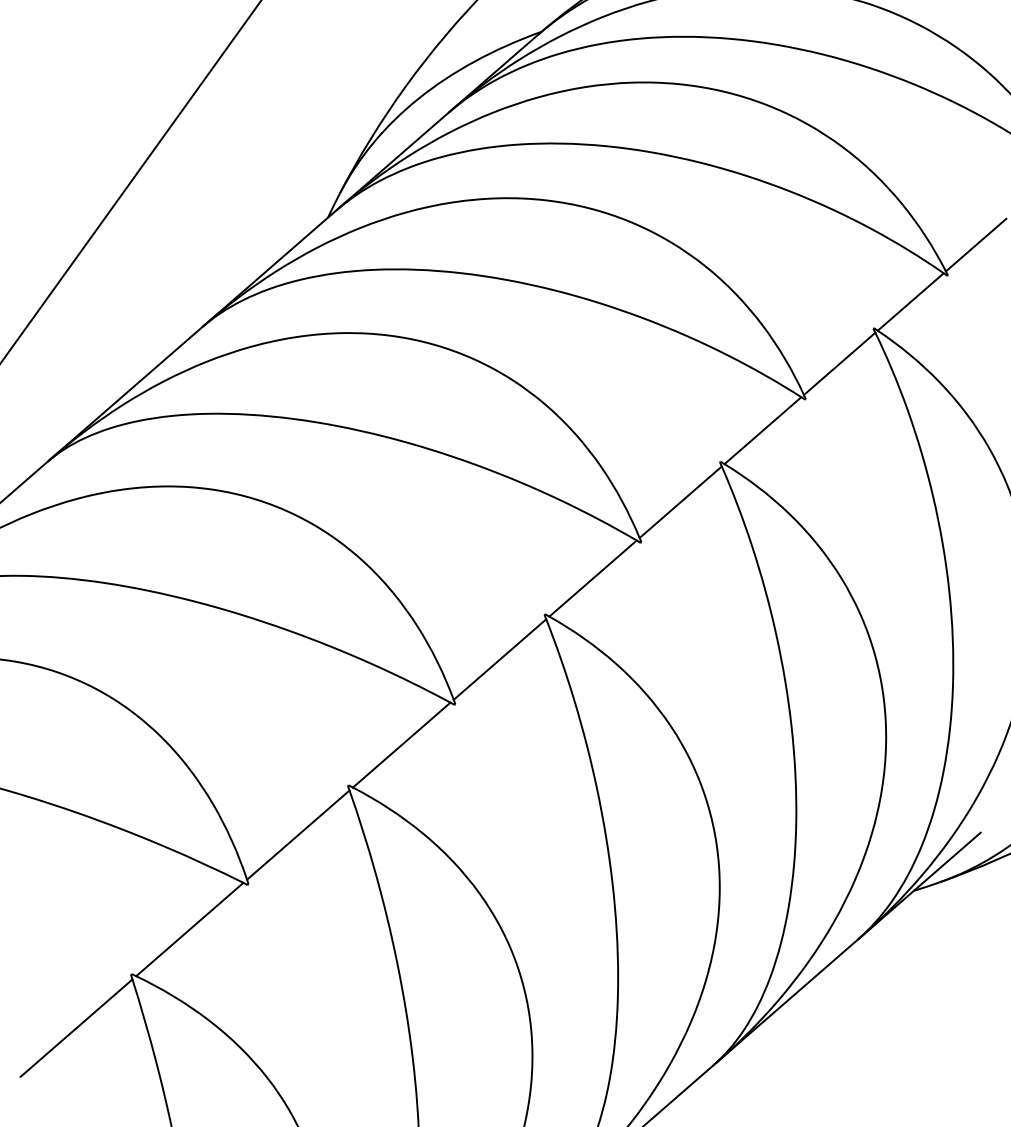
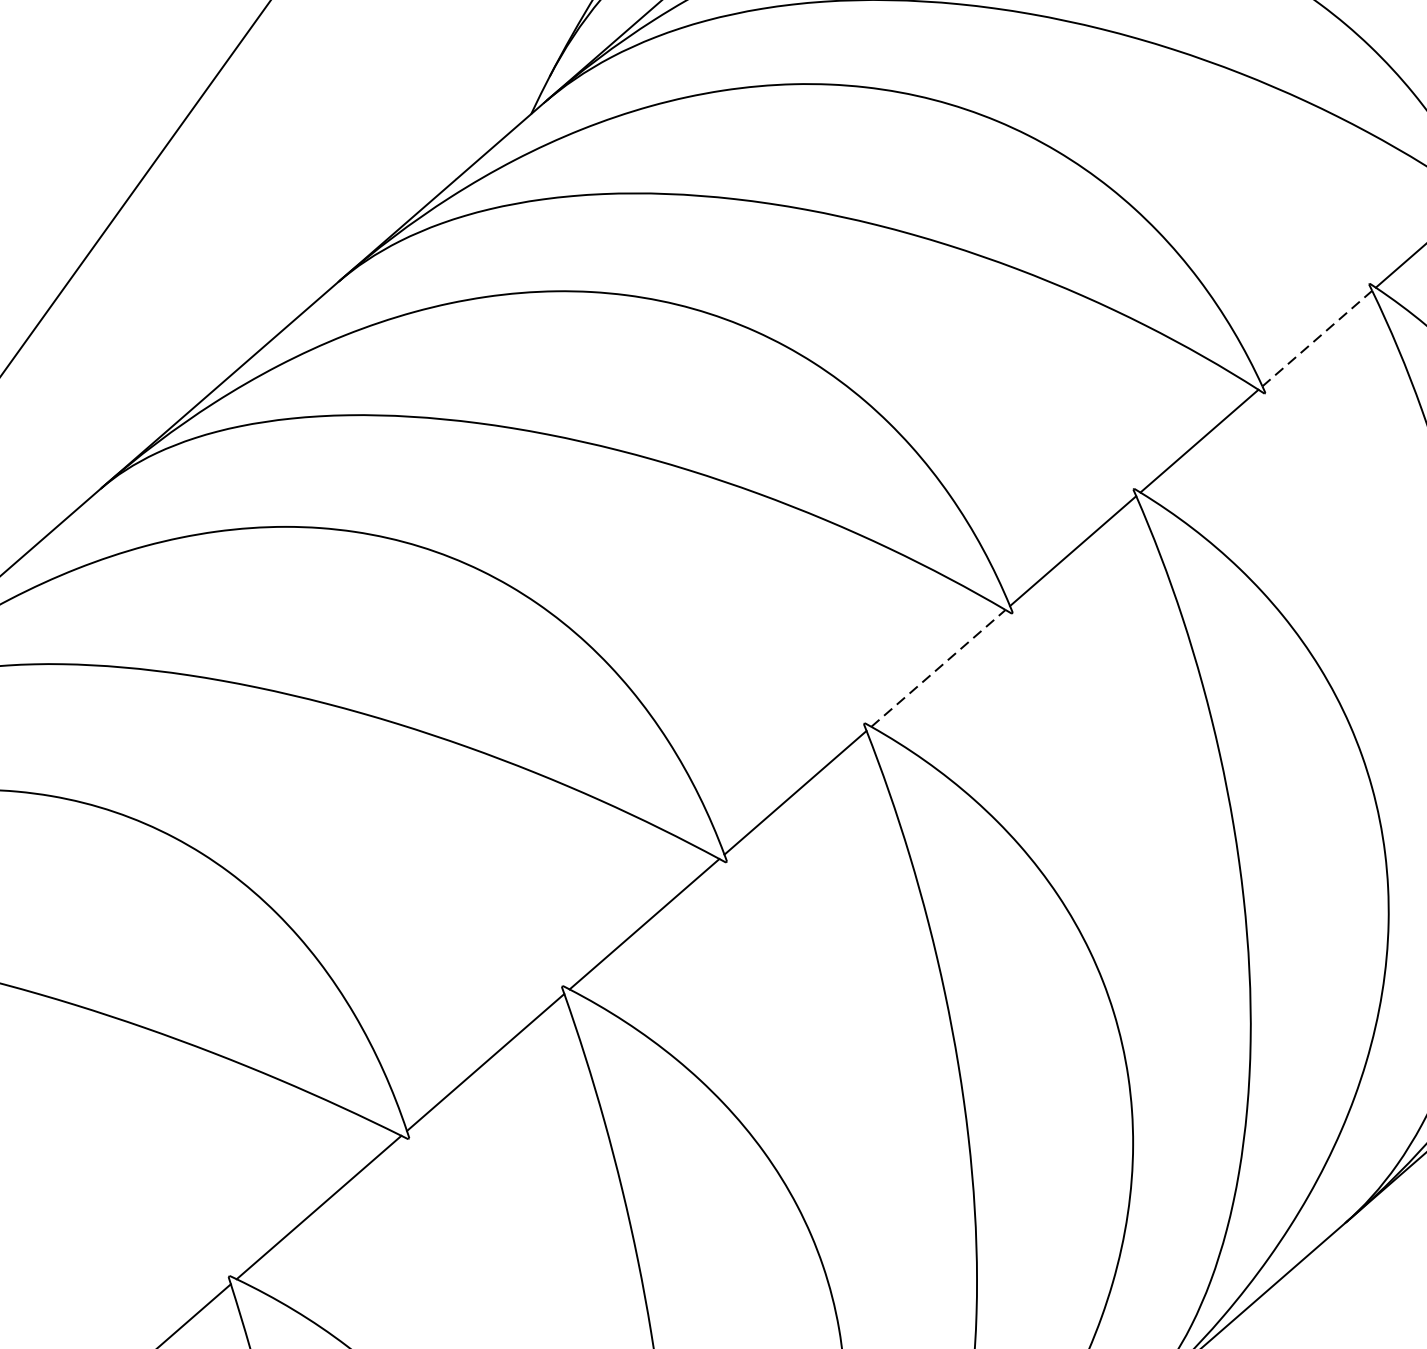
line: (840, 363) -> (1318, 337), solid -> dashed
line: (593, 578) -> (939, 668), solid -> dashed

